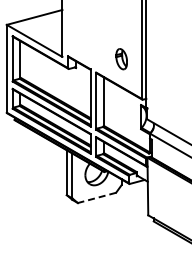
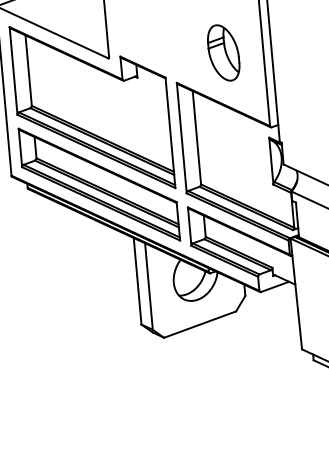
part: (121, 58) -> (223, 51), size x1.43
line: (96, 197) -> (199, 323), dashed -> solid

